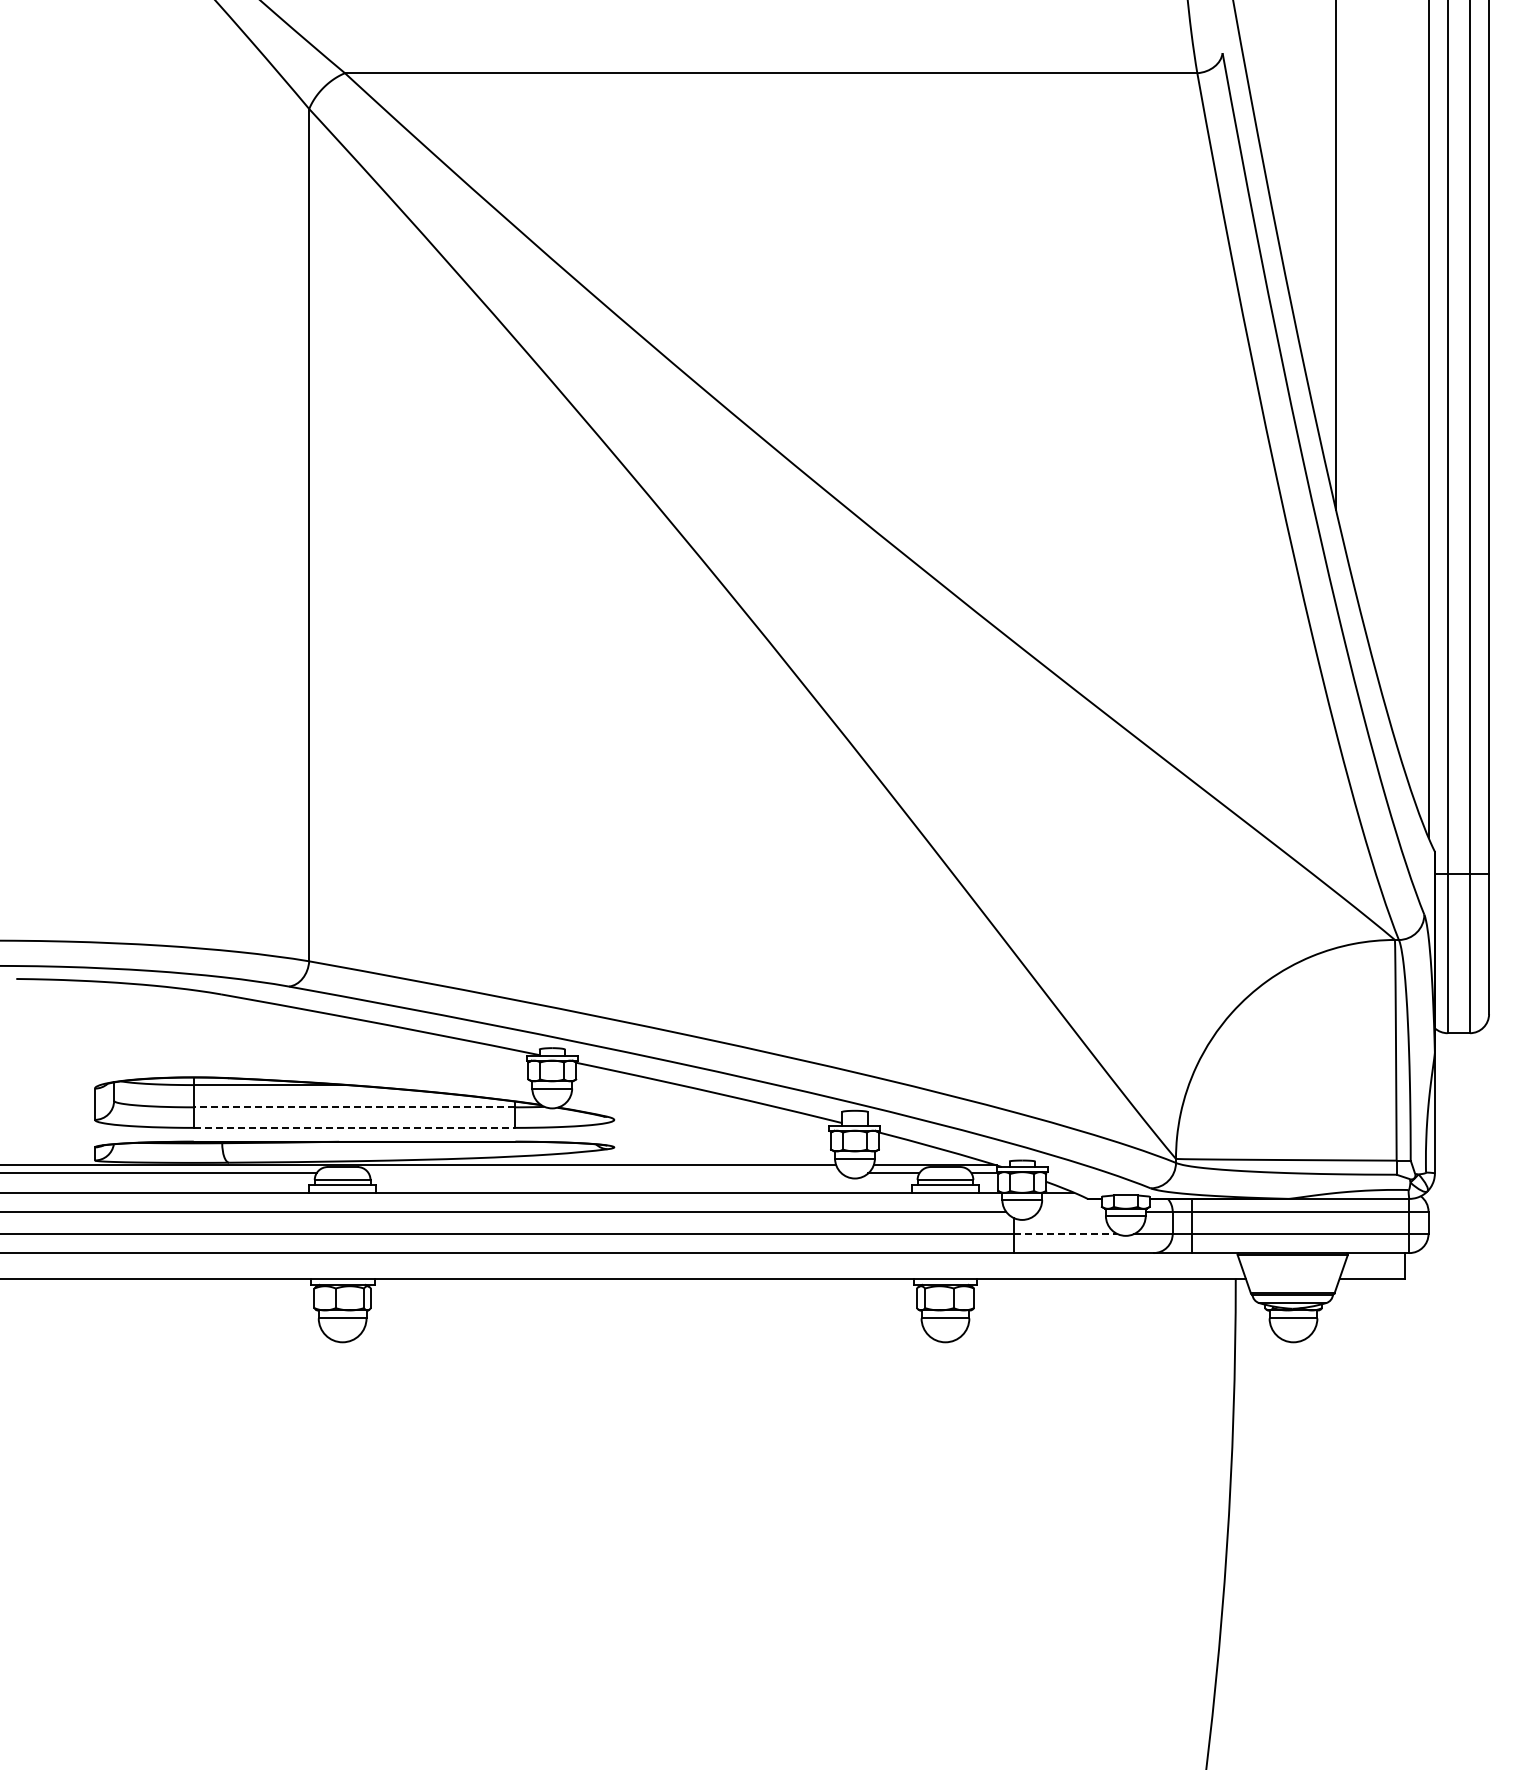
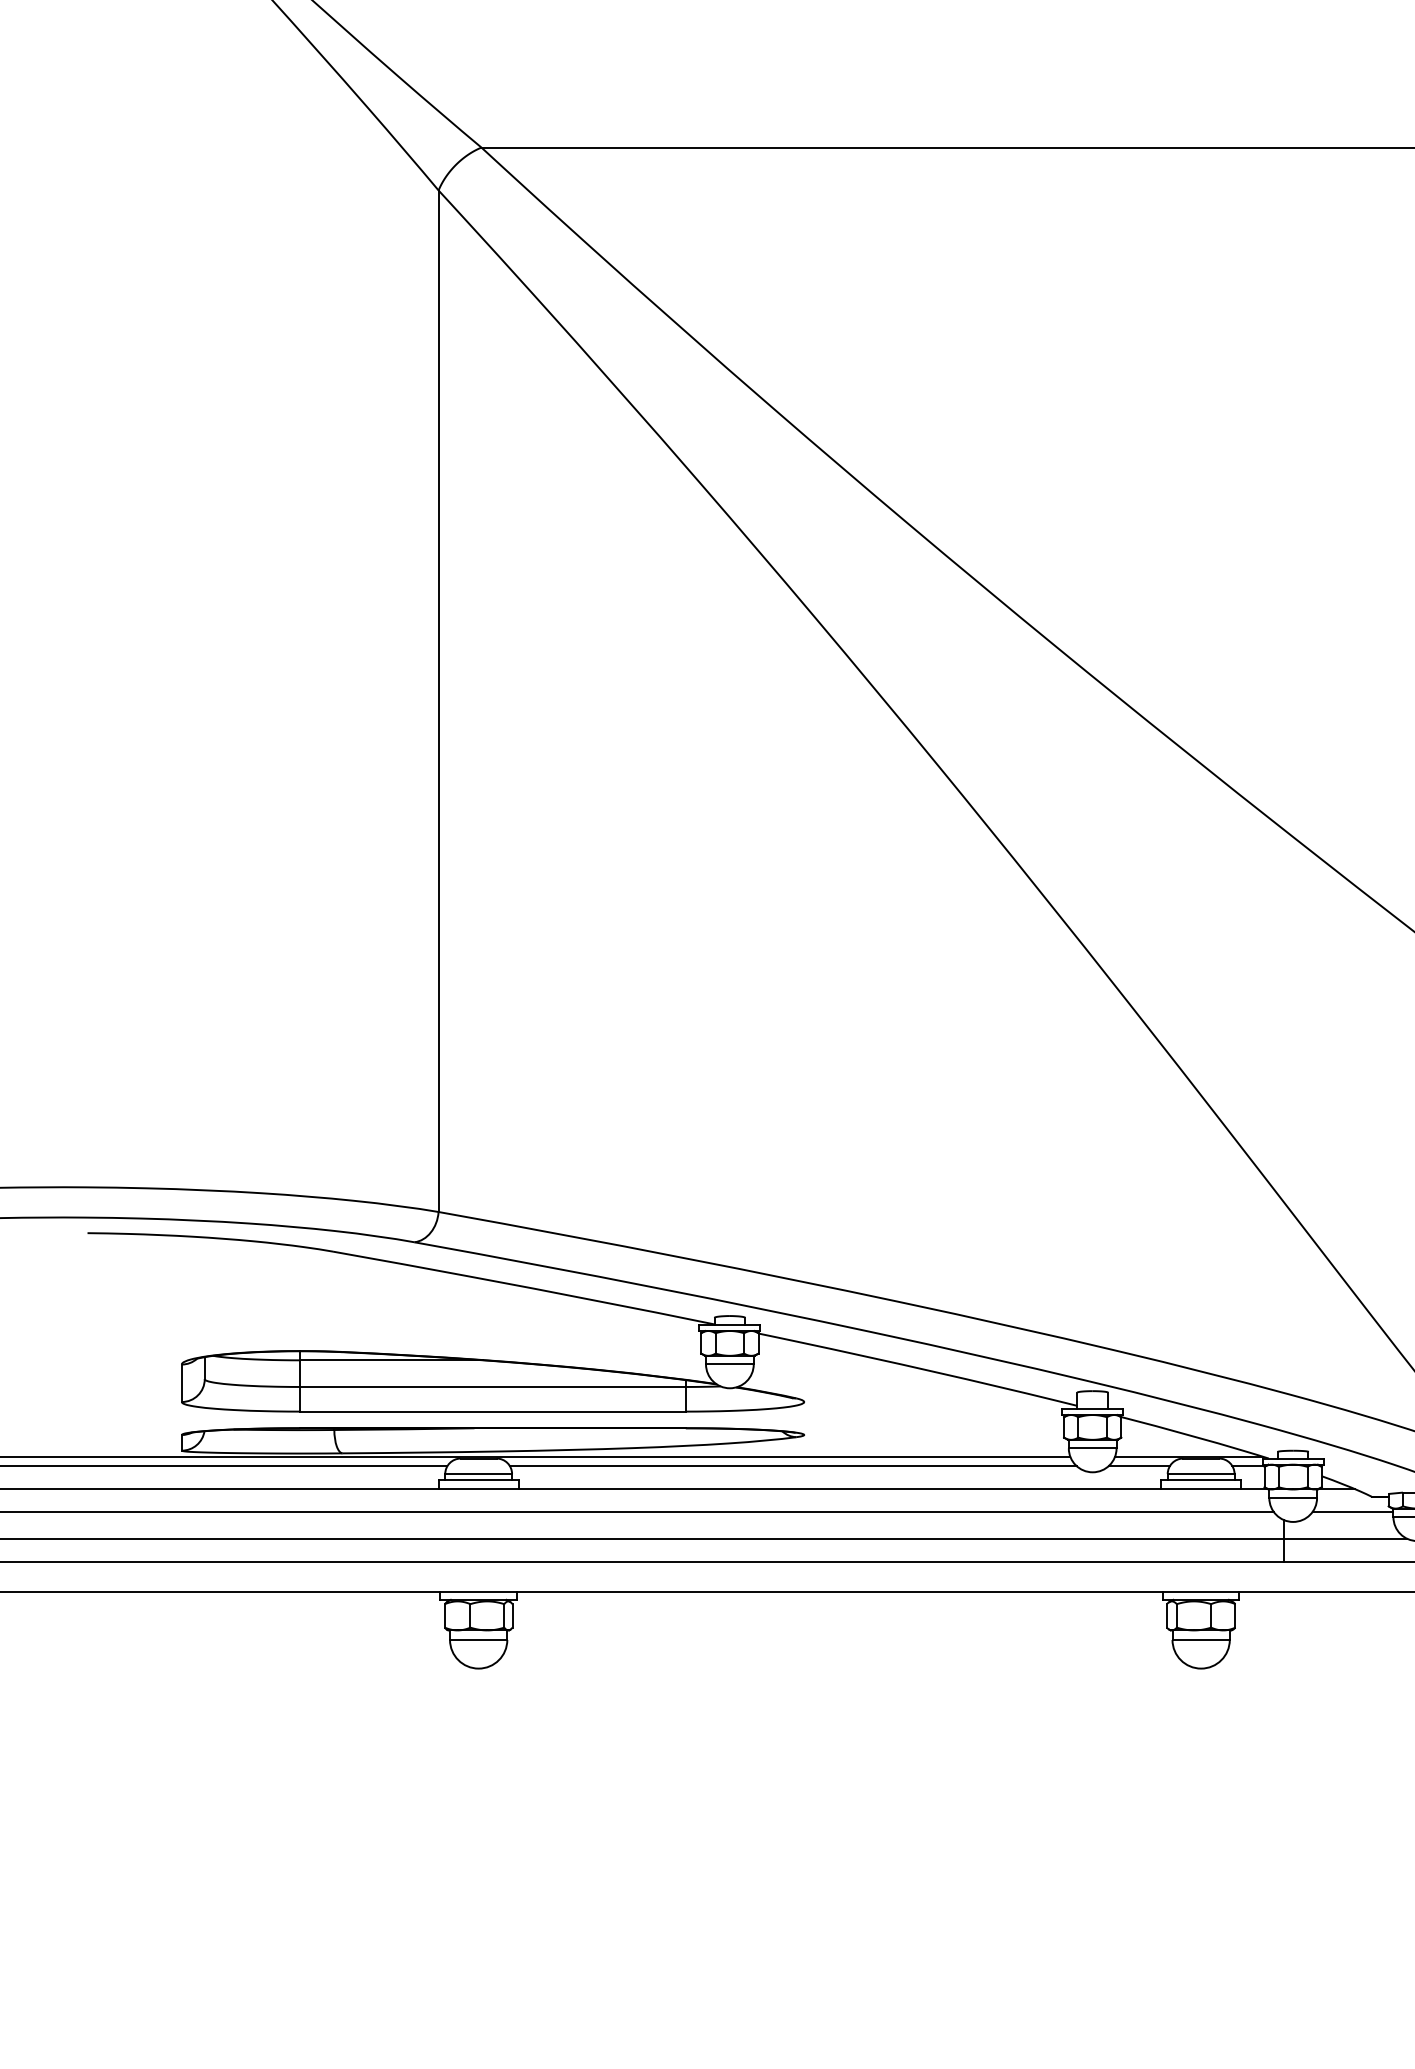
line: (354, 1107) -> (492, 1387), dashed -> solid
line: (354, 1127) -> (492, 1411), dashed -> solid
line: (604, 1173) -> (792, 1466), added
line: (1071, 1211) -> (1352, 1511), added
line: (1065, 1233) -> (1345, 1538), dashed -> solid

